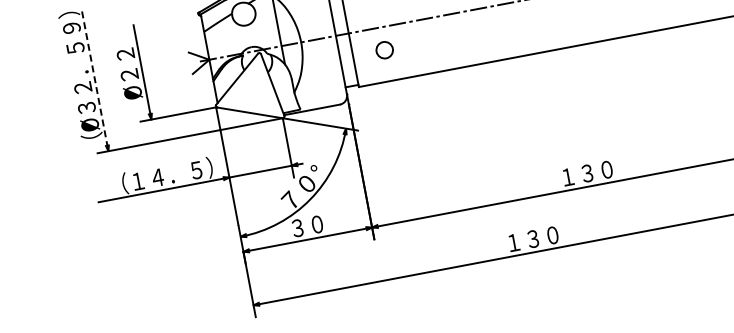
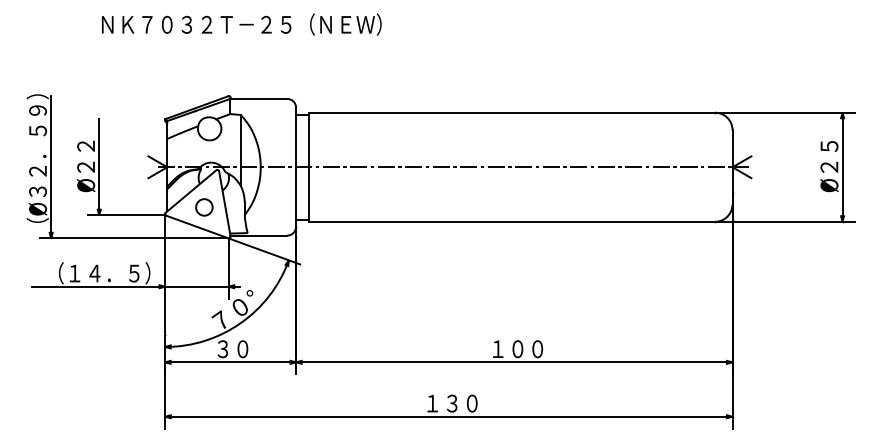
circle: (384, 50) -> (204, 207), moved
line: (95, 81) -> (51, 167), dashed -> solid
text: (587, 172) -> (517, 348), １３０ -> １００

